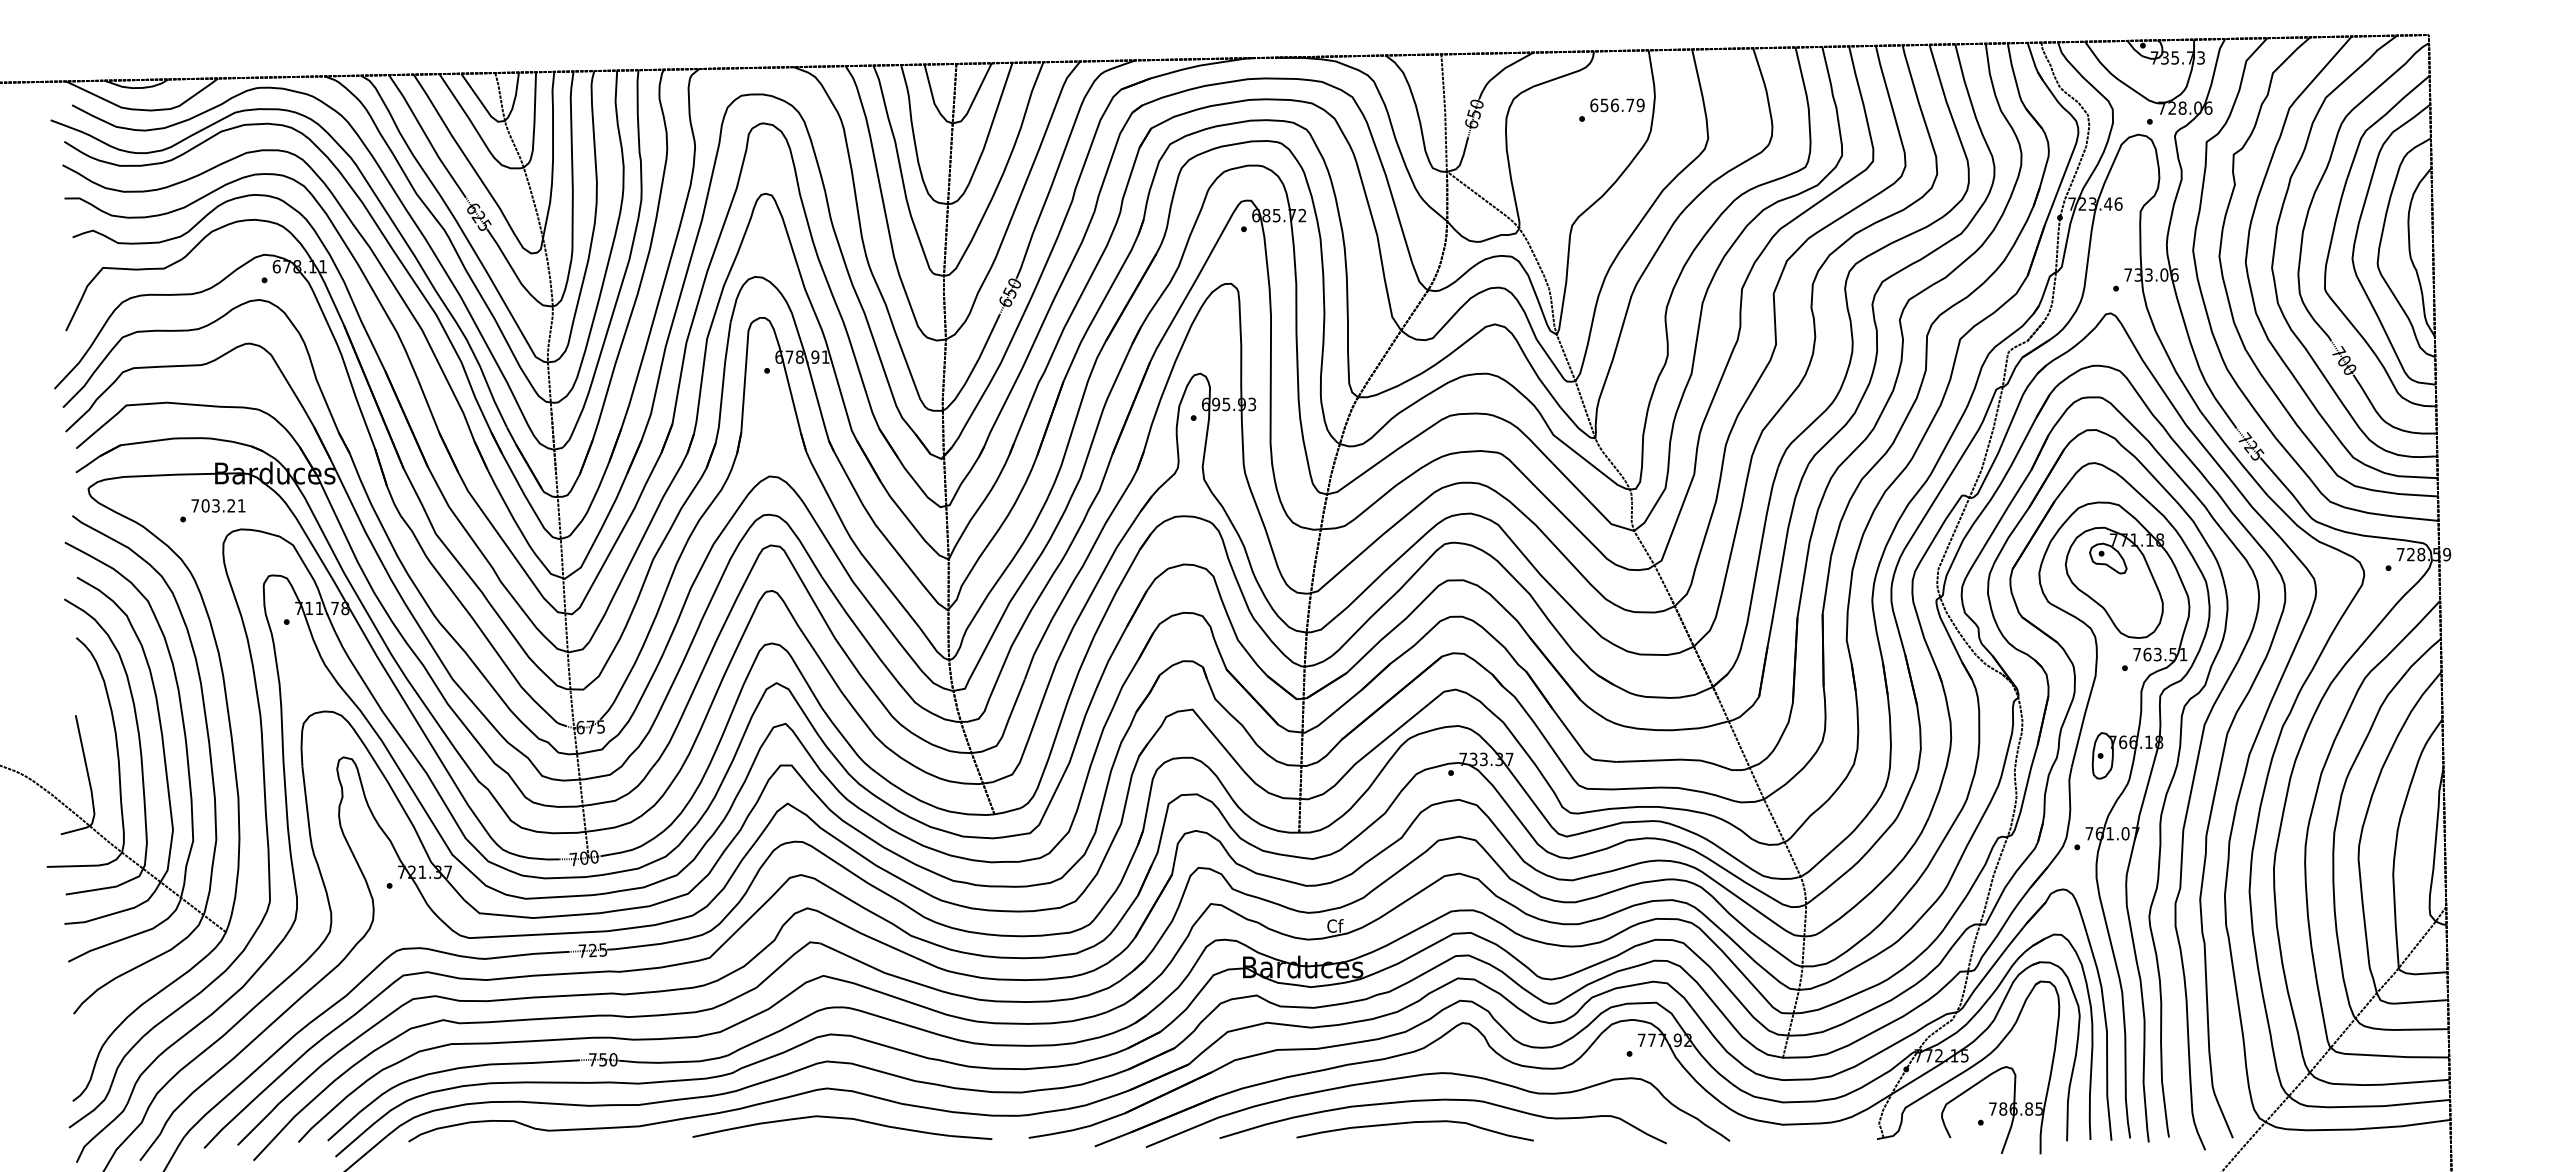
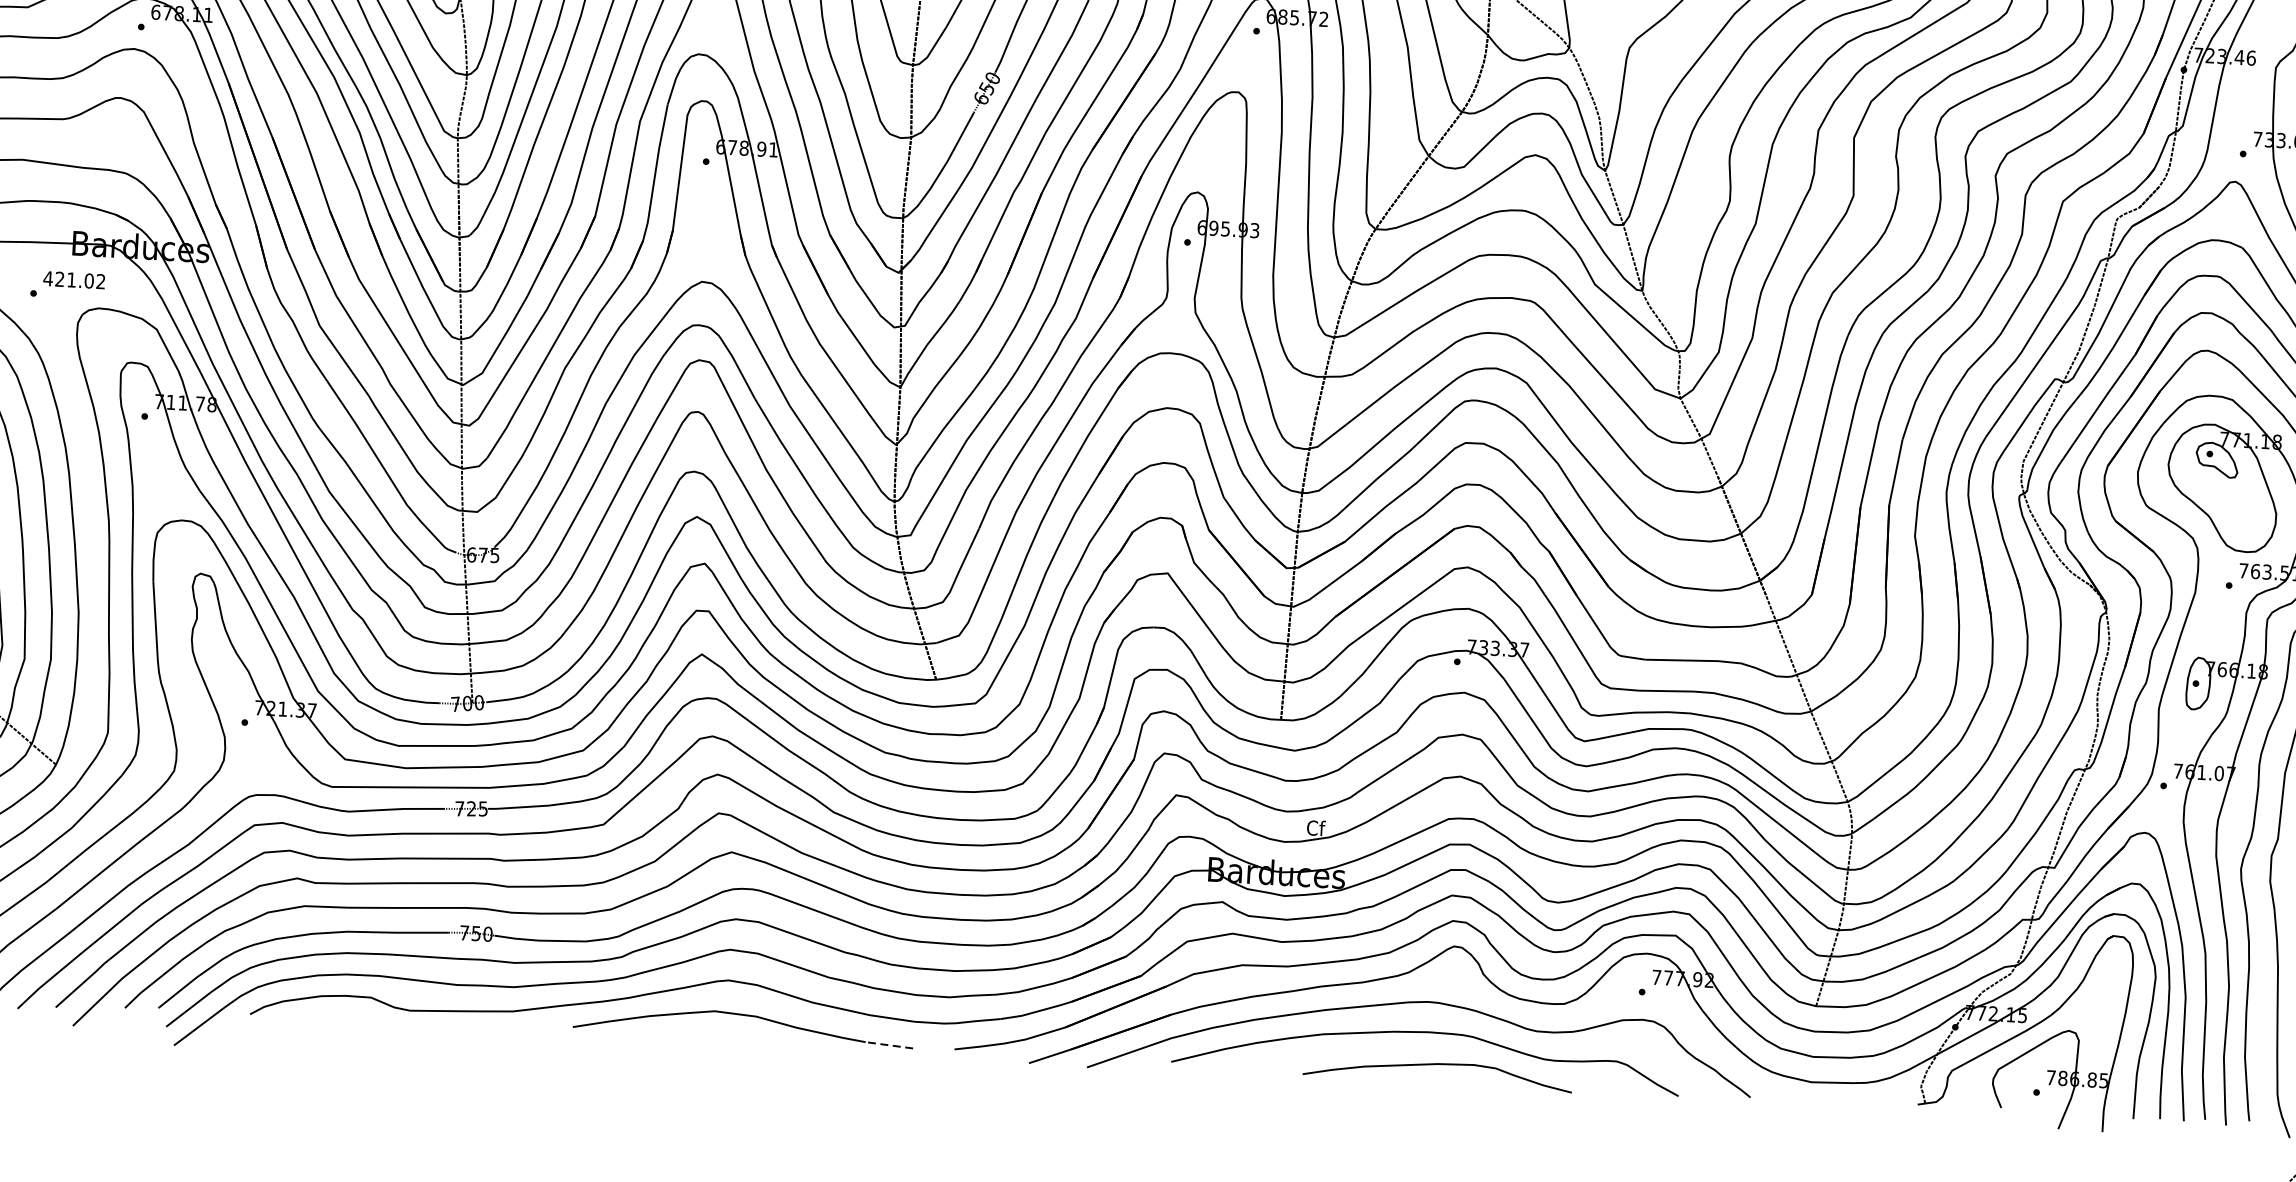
text: (218, 505) -> (74, 279), 703.21 -> 421.02
curve: (1413, 1123) -> (1436, 1065), moved
line: (970, 1137) -> (888, 1045), solid -> dashed

